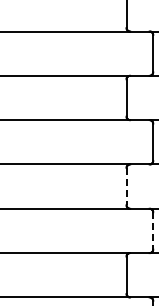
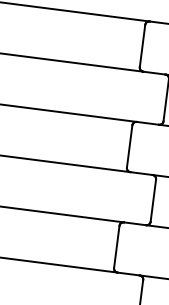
line: (126, 186) -> (129, 146), dashed -> solid
line: (153, 230) -> (153, 200), dashed -> solid

